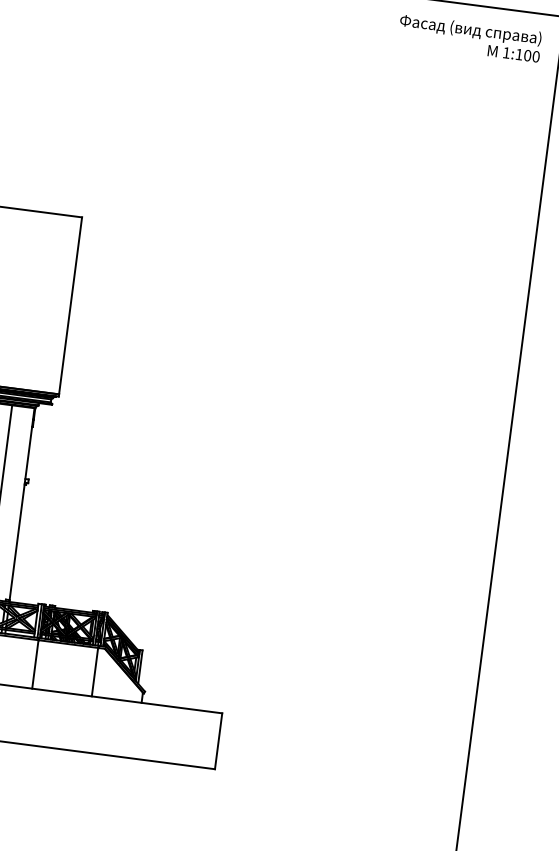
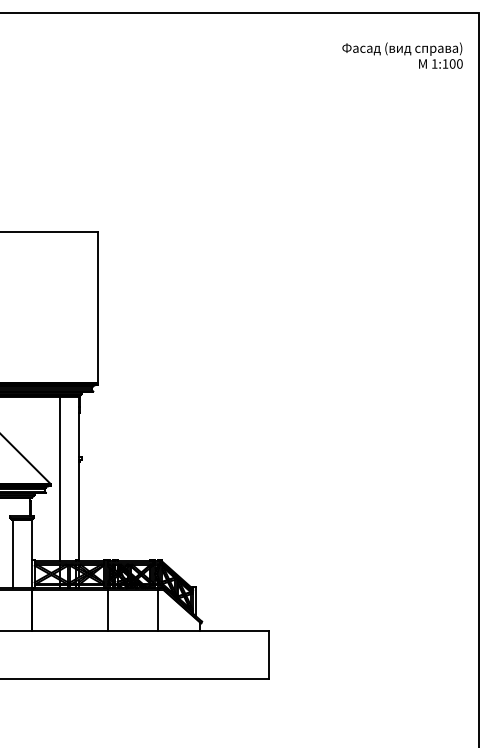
text: (469, 38) -> (402, 55), moved

